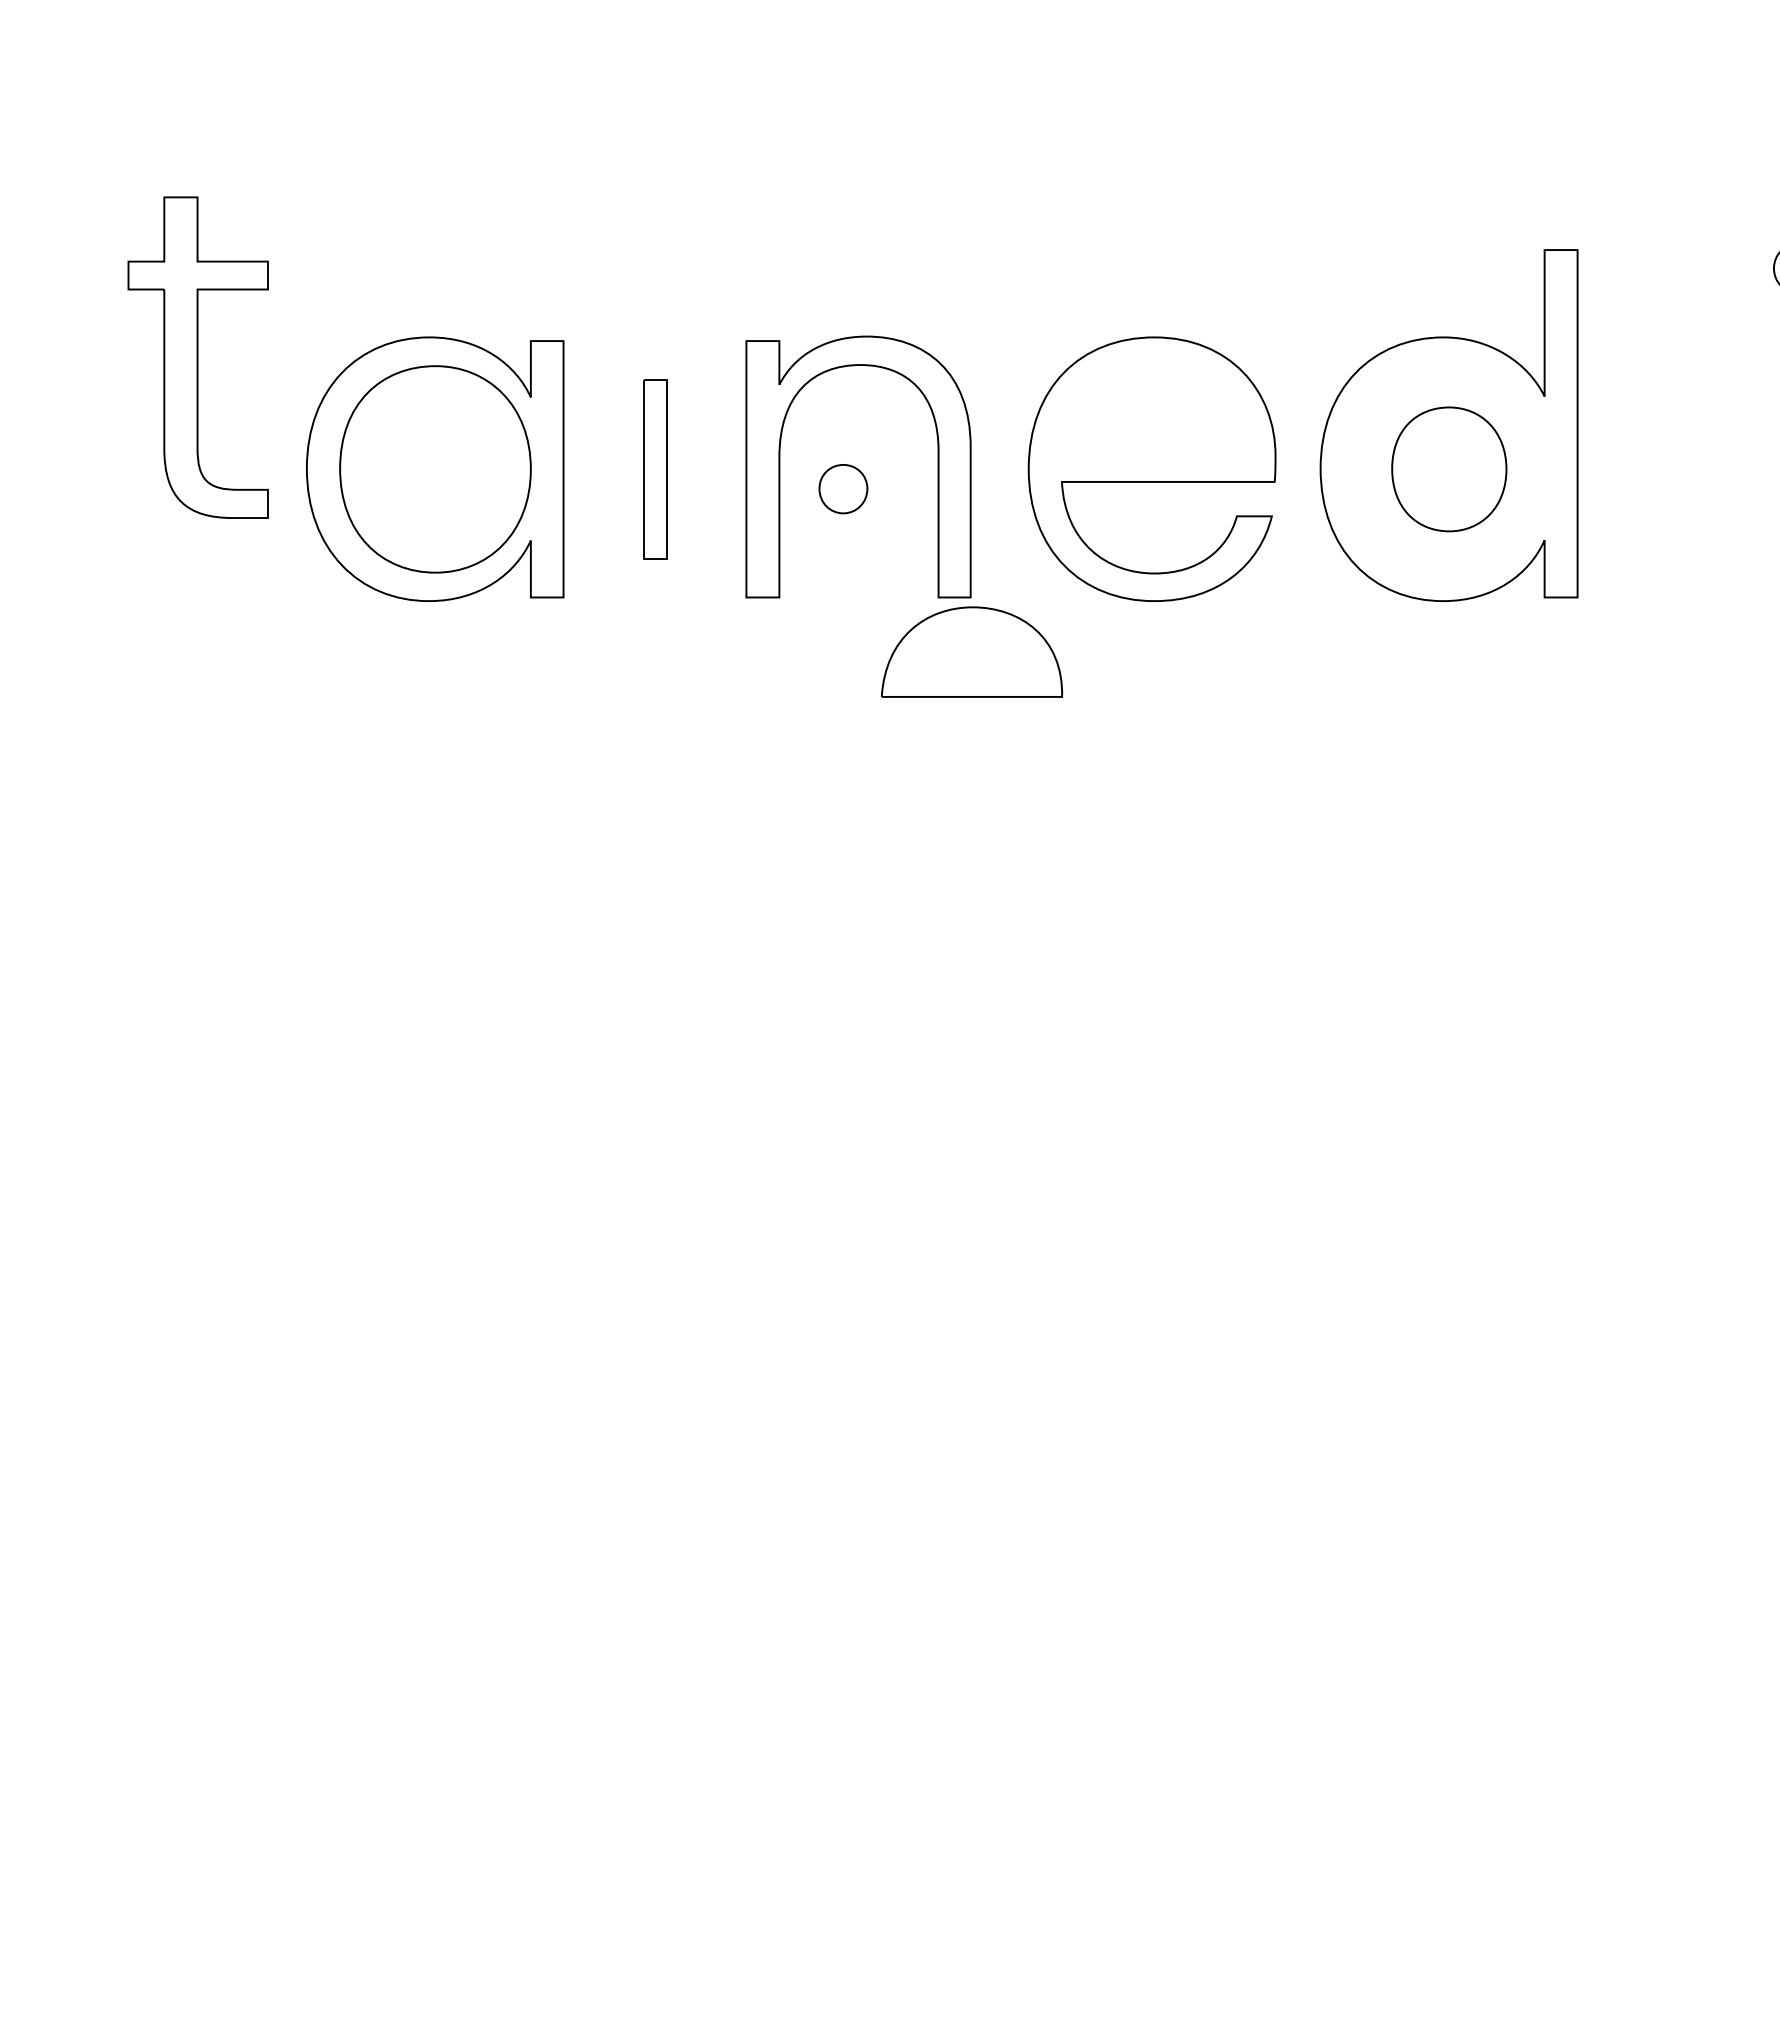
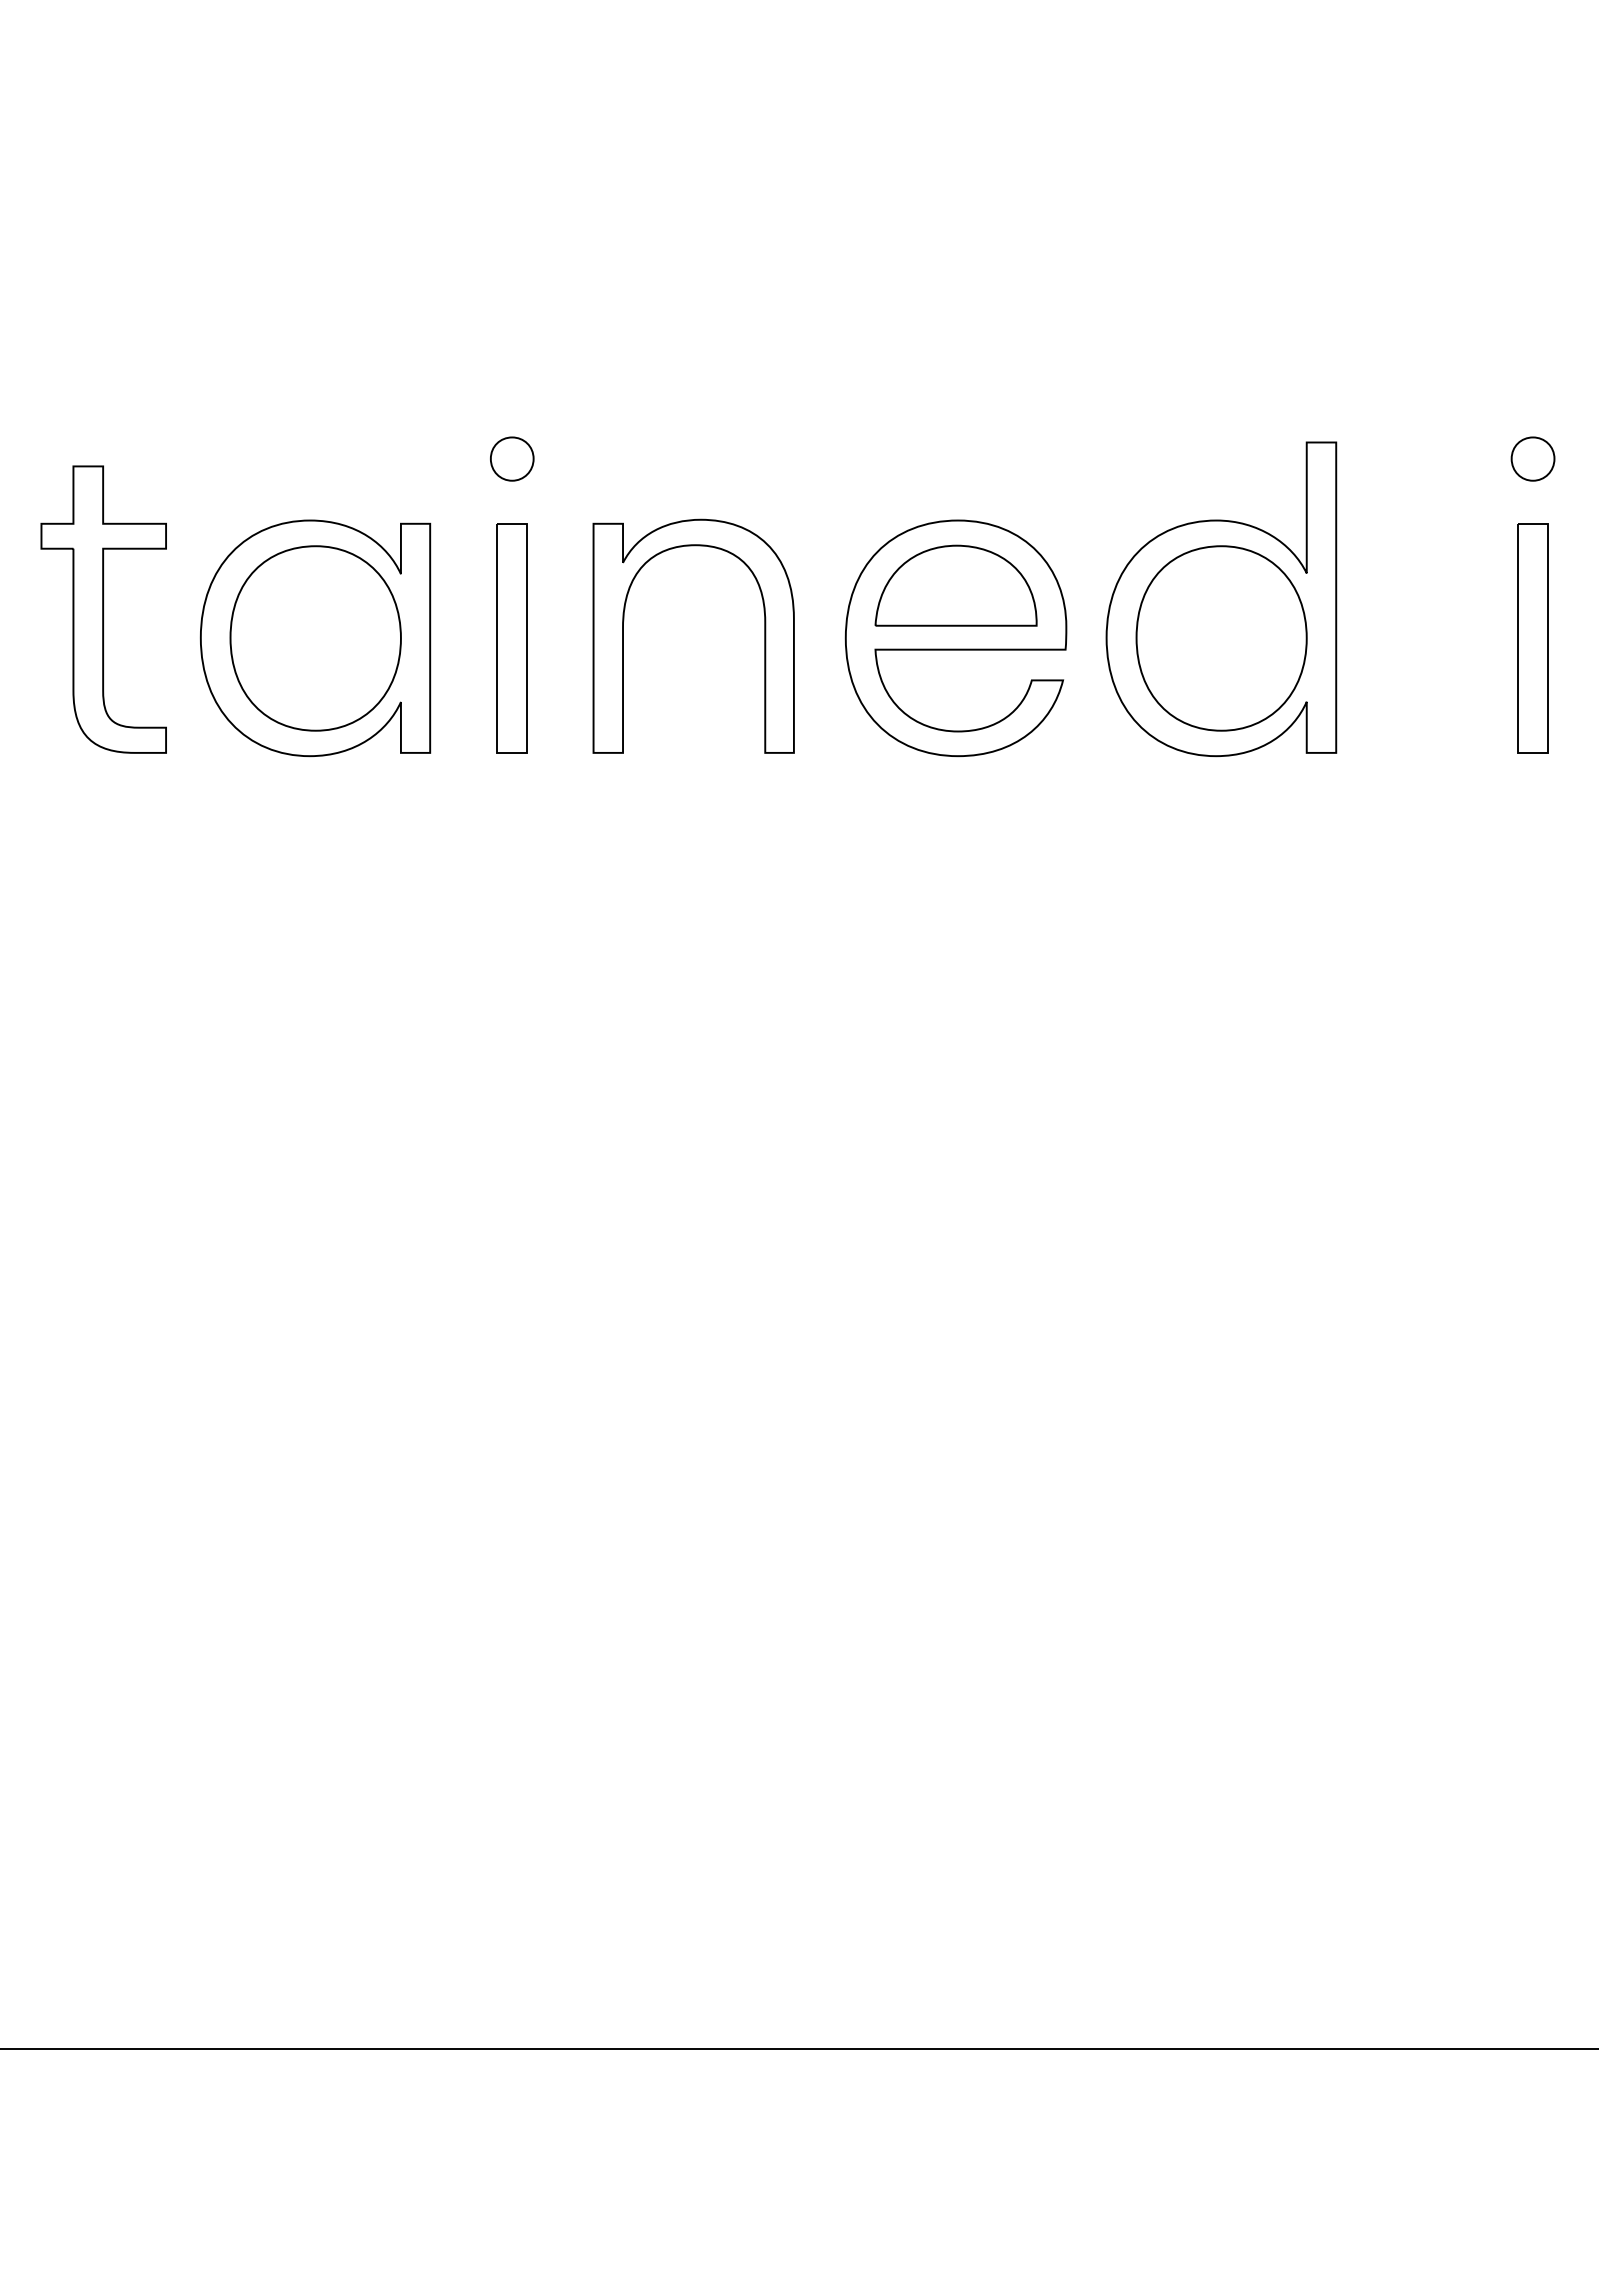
part: (197, 357) -> (103, 609), moved
part: (654, 469) -> (511, 638), size x1.43
part: (1449, 469) -> (1221, 638), size x1.67
part: (843, 488) -> (512, 458), moved
part: (971, 651) -> (955, 585), moved

